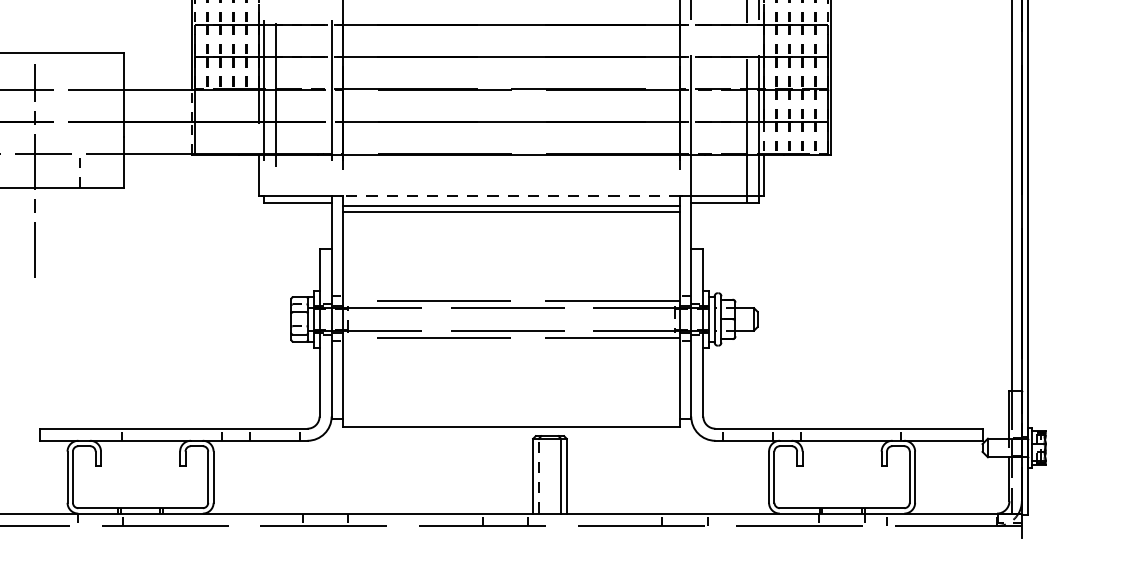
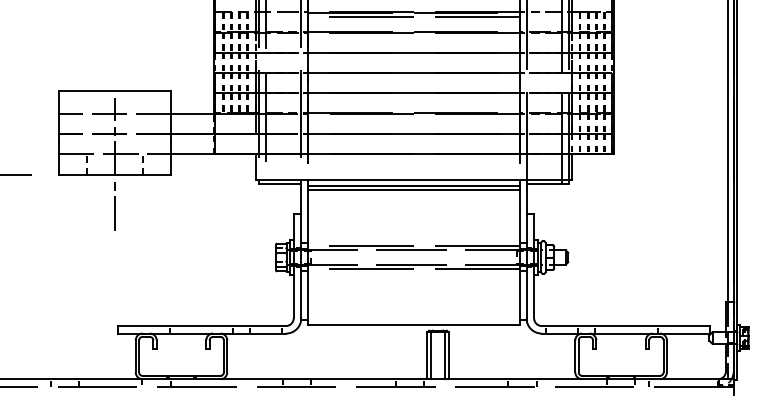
line: (510, 196) -> (413, 180), dashed -> solid
line: (539, 475) -> (431, 355), dashed -> solid

